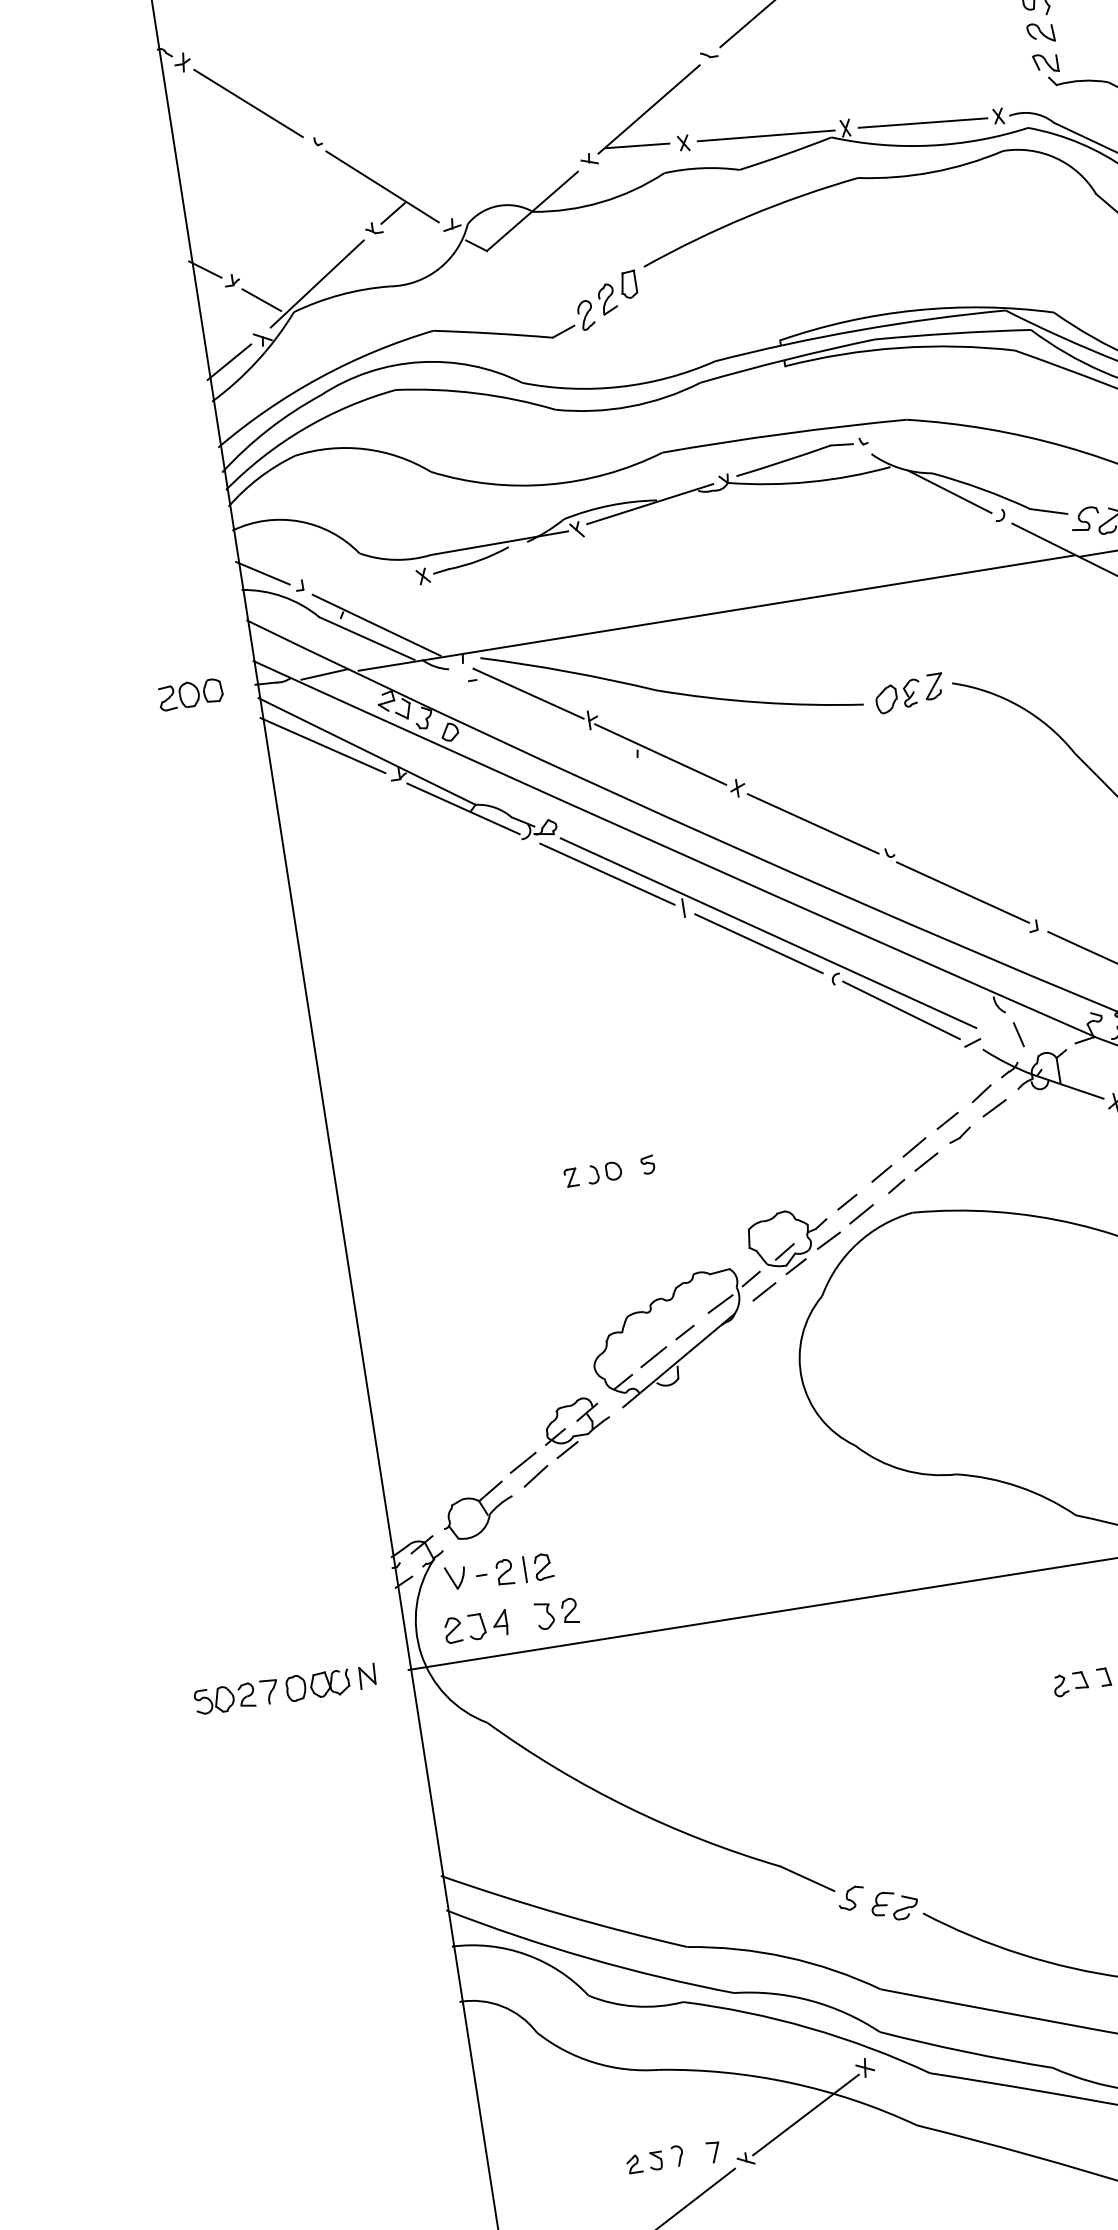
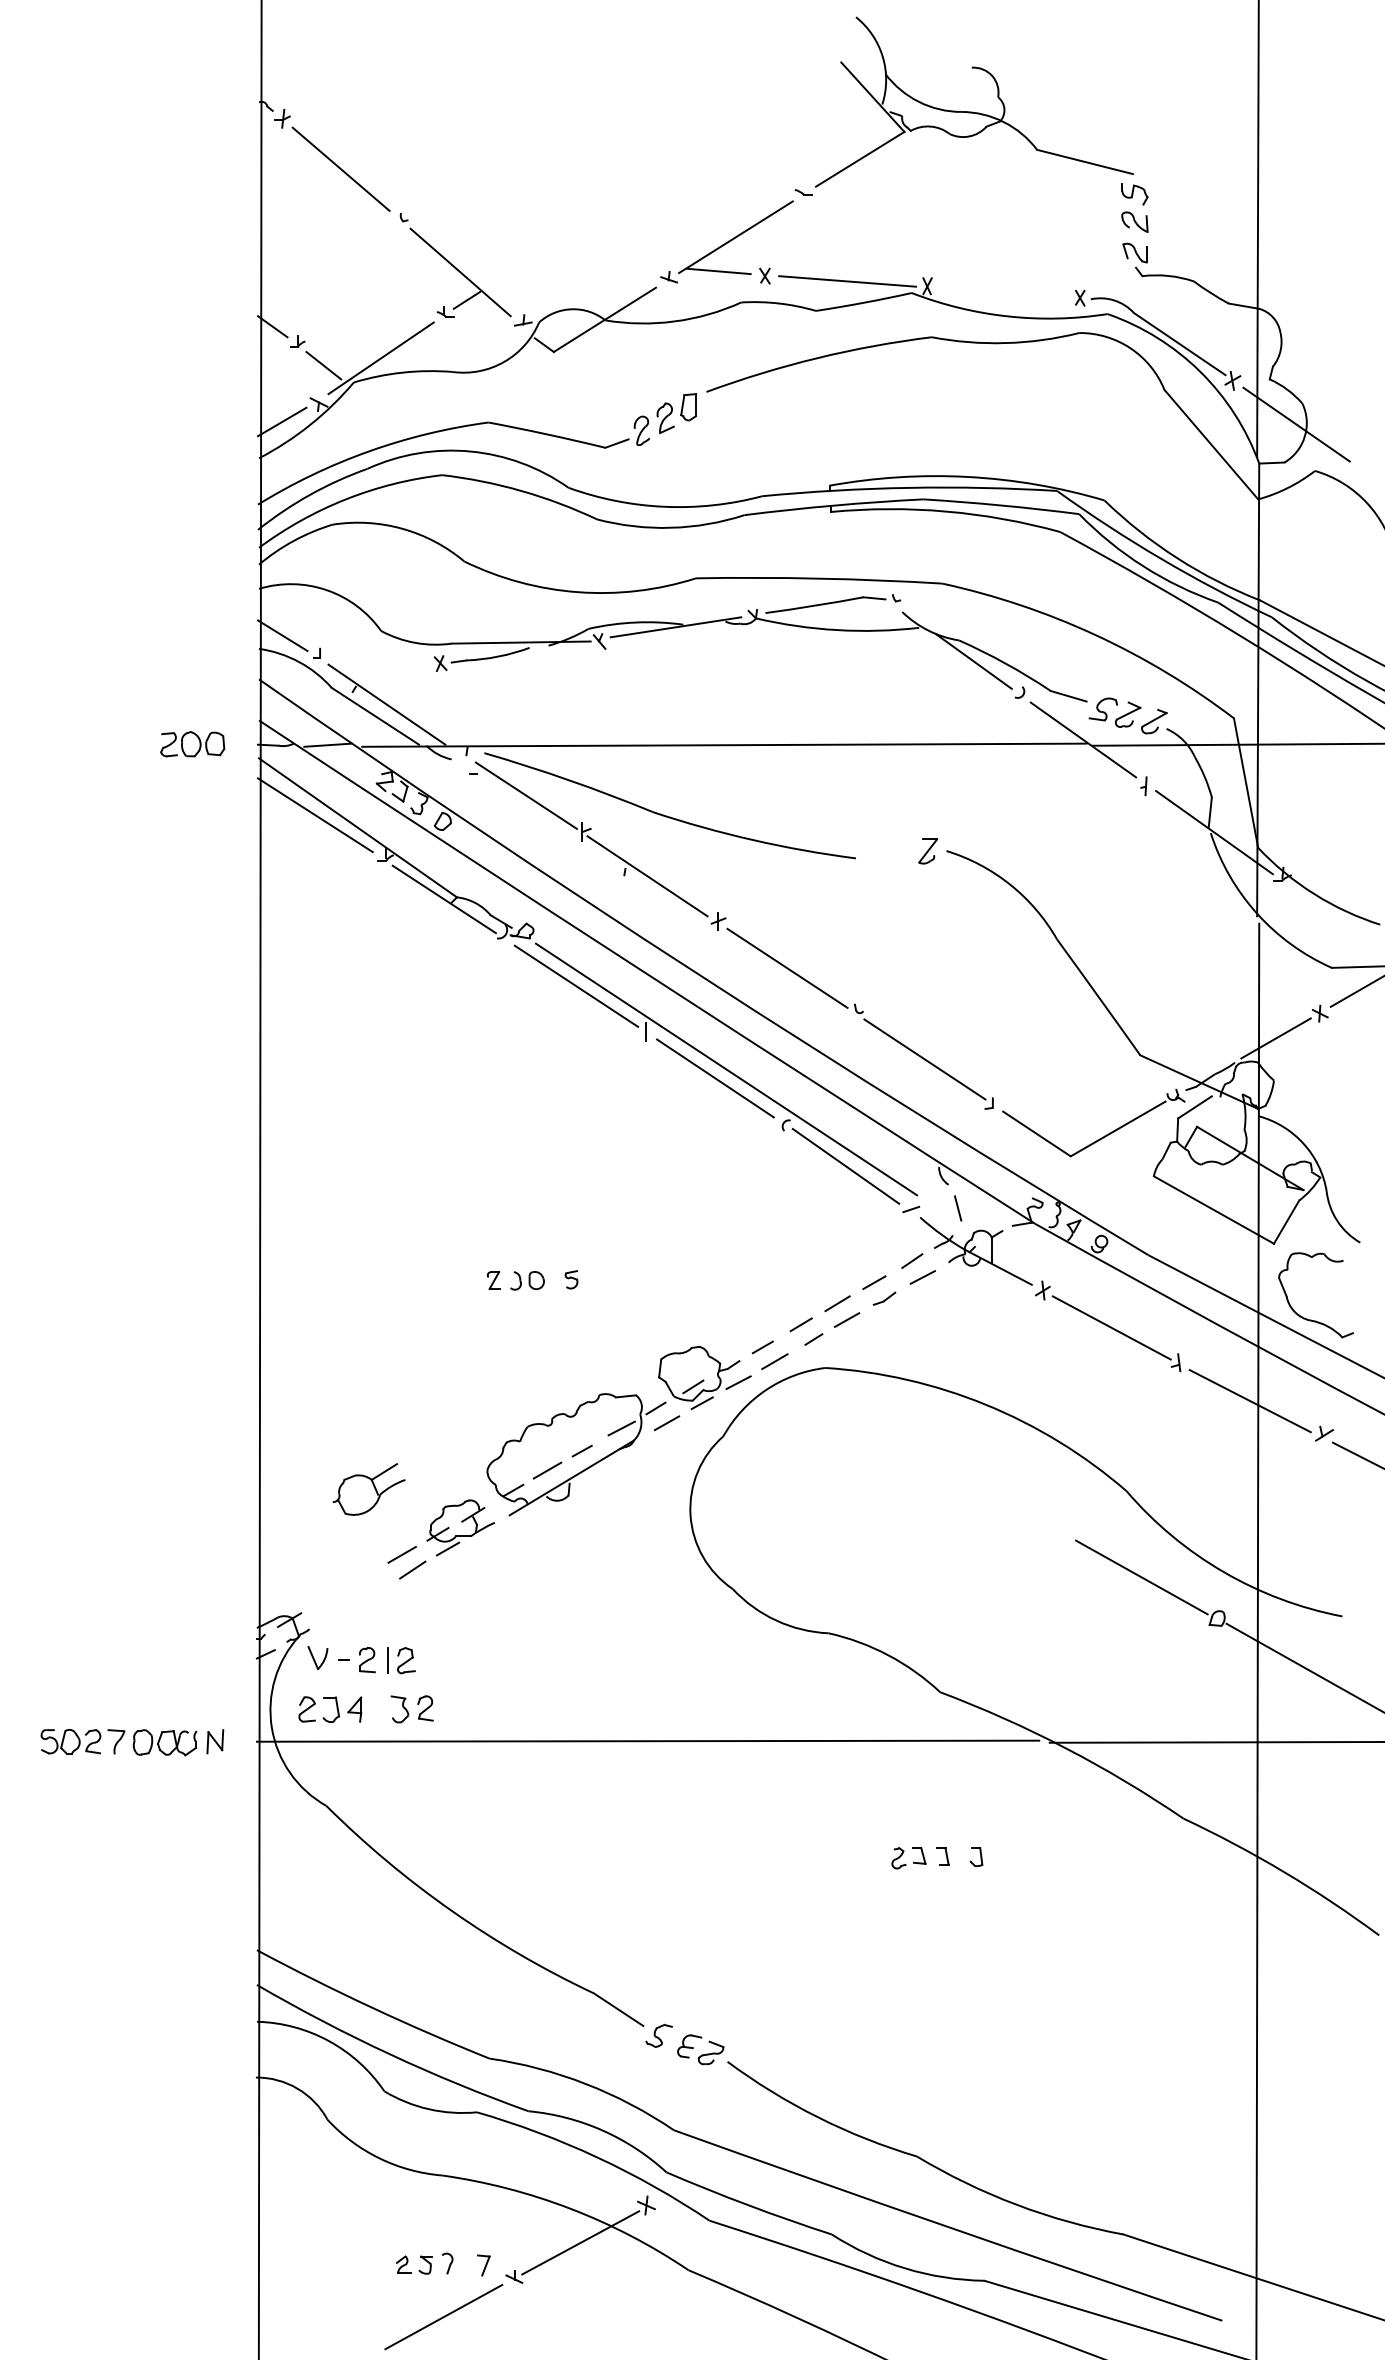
line: (922, 122) -> (1004, 292), removed
part: (898, 696) -> (891, 855), removed
part: (477, 1511) -> (368, 1489), moved

